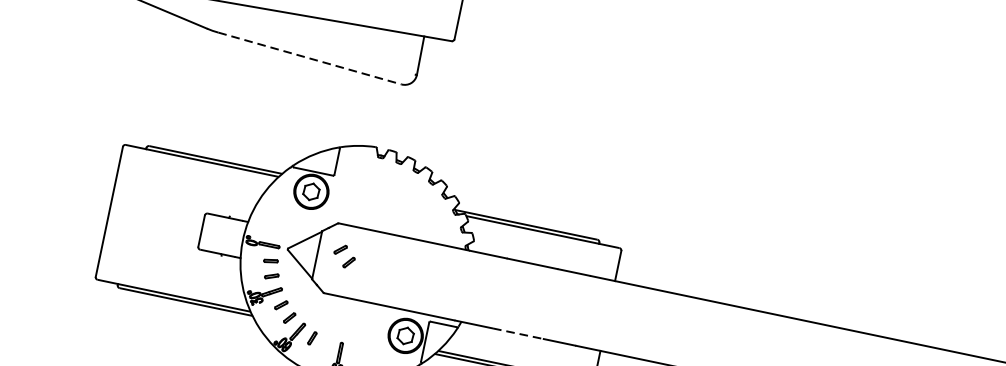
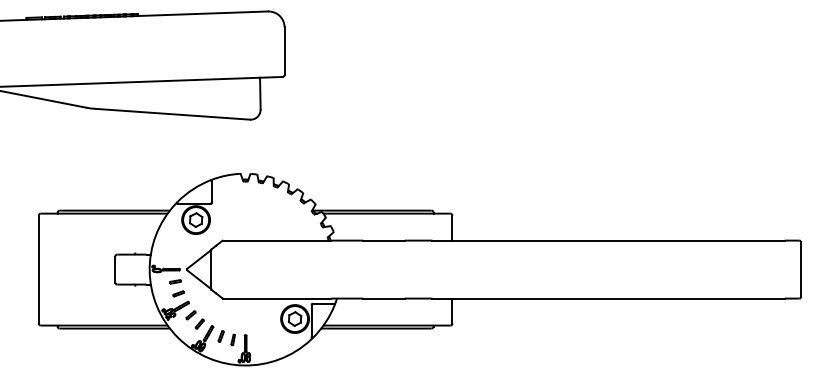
line: (310, 58) -> (173, 114), dashed -> solid
part: (343, 255) -> (232, 265), removed
line: (517, 333) -> (383, 298), dashed -> solid
part: (325, 344) -> (232, 339), added

